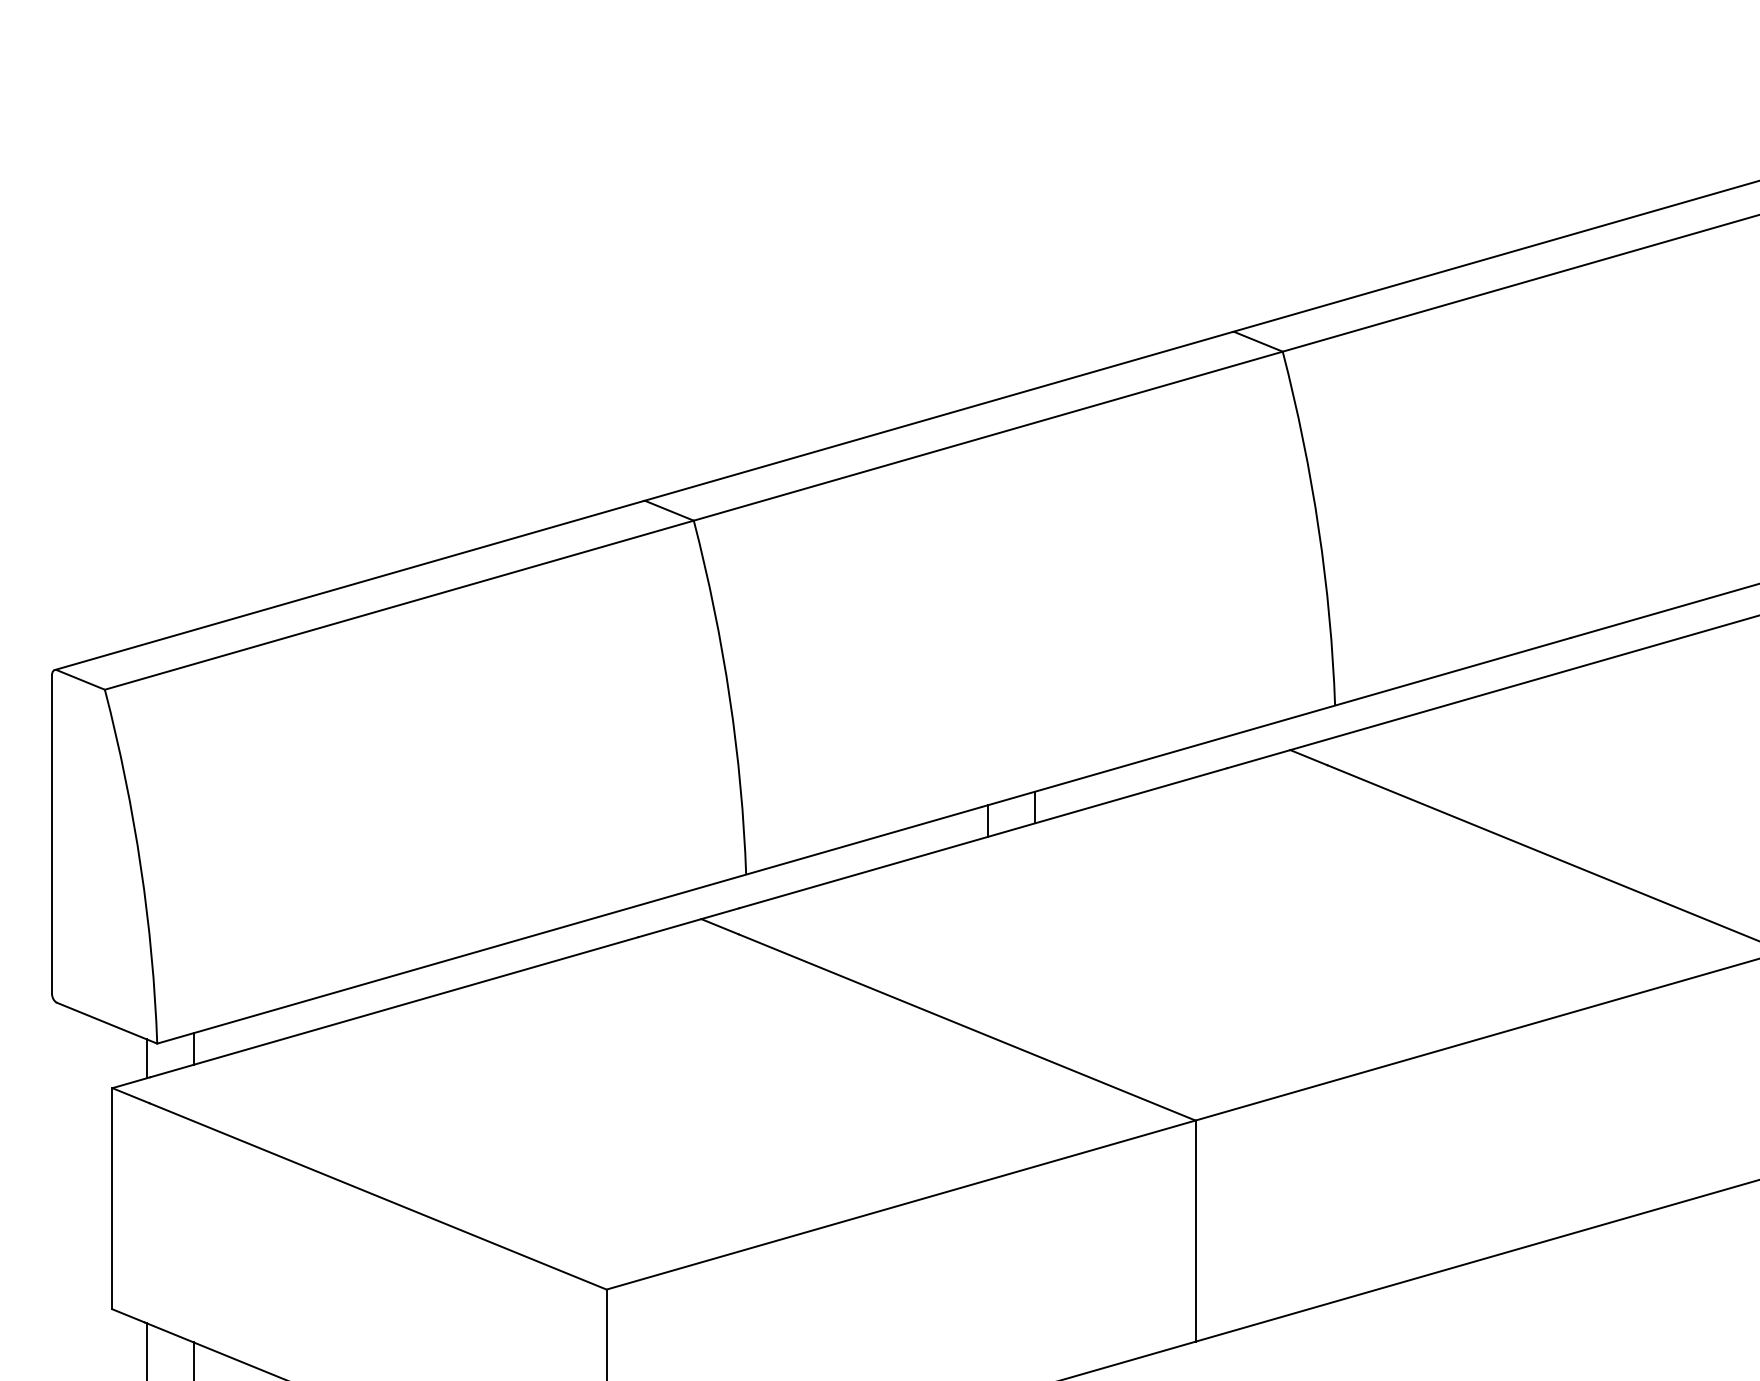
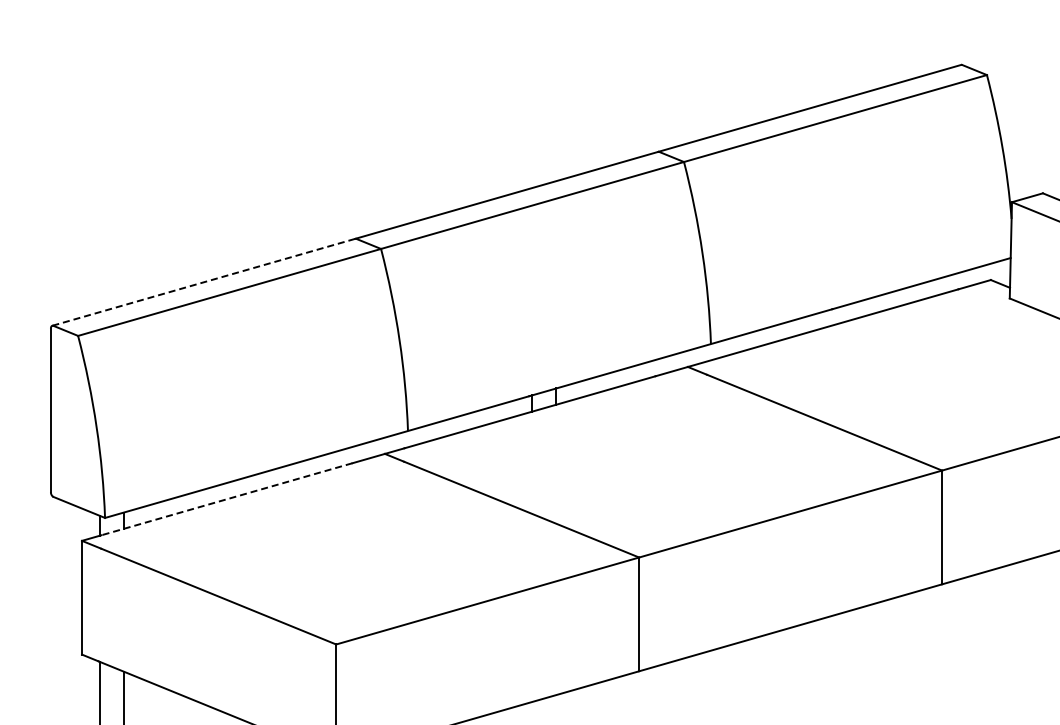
line: (348, 585) -> (203, 282), solid -> dashed
line: (395, 1007) -> (227, 499), solid -> dashed

